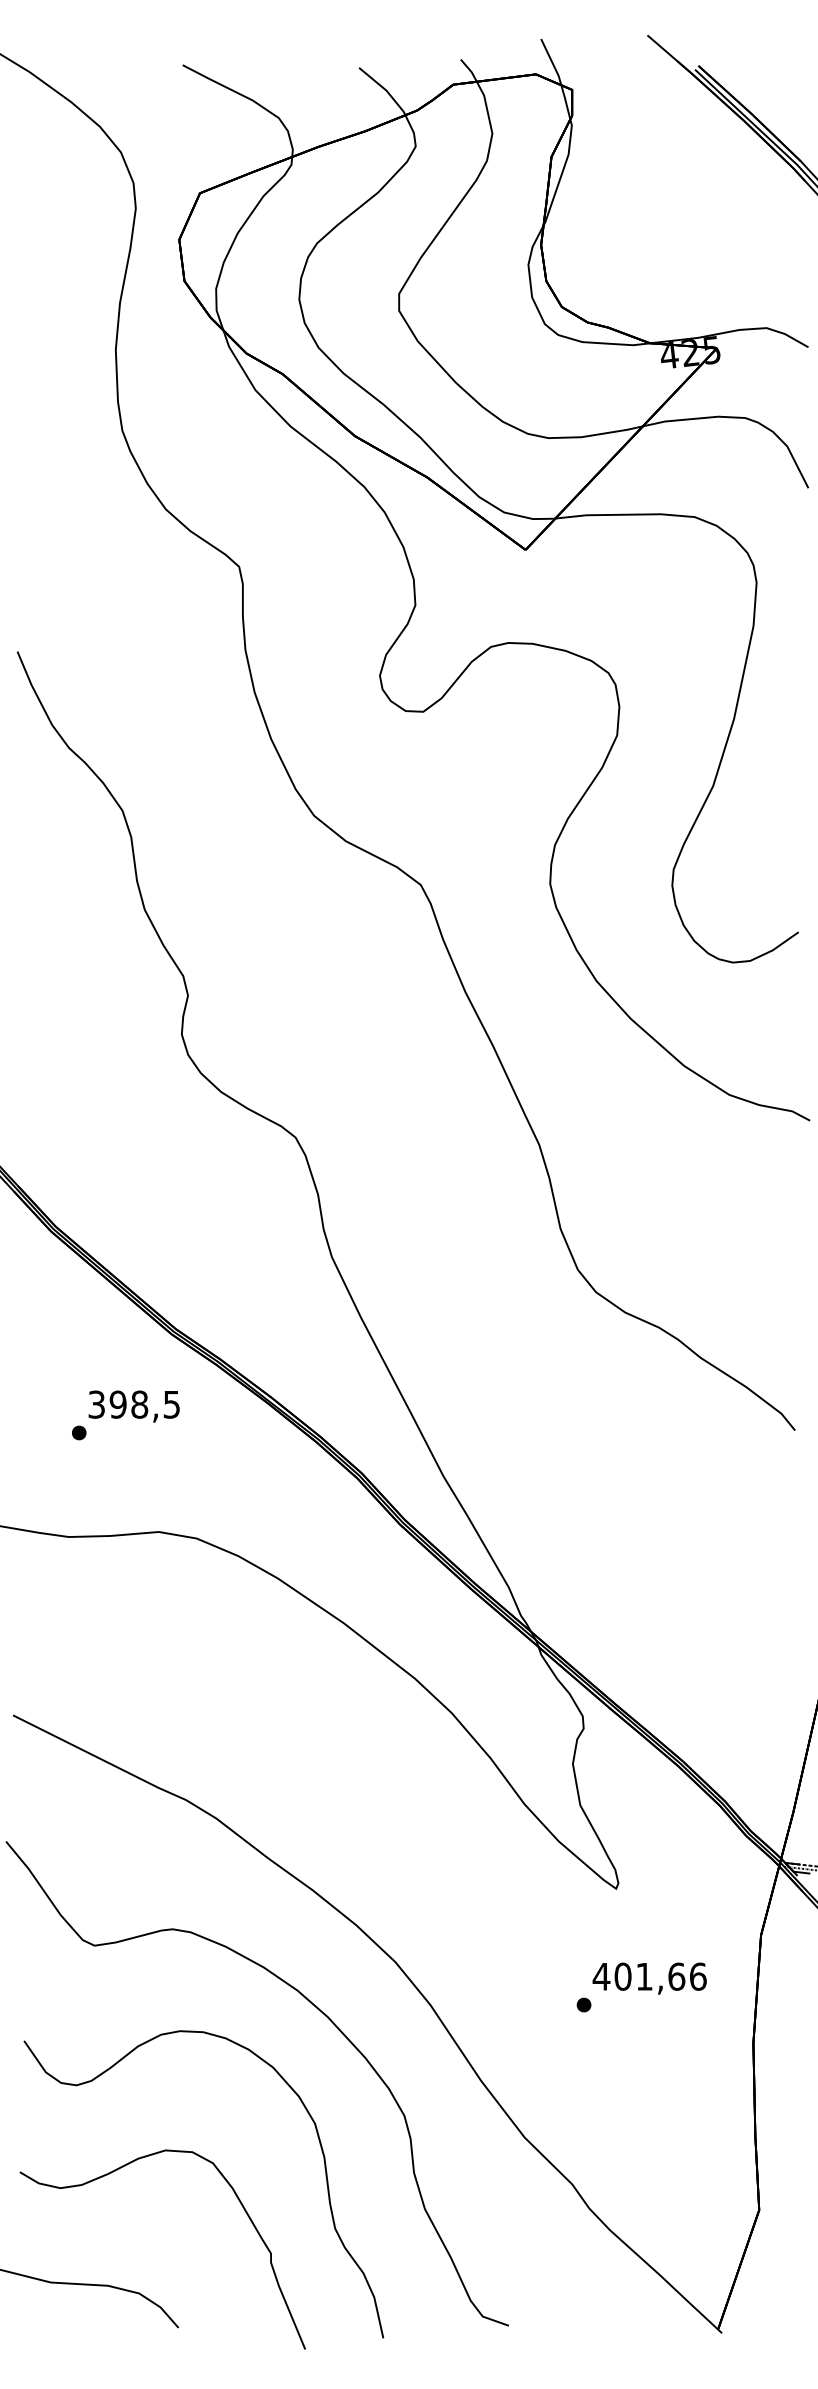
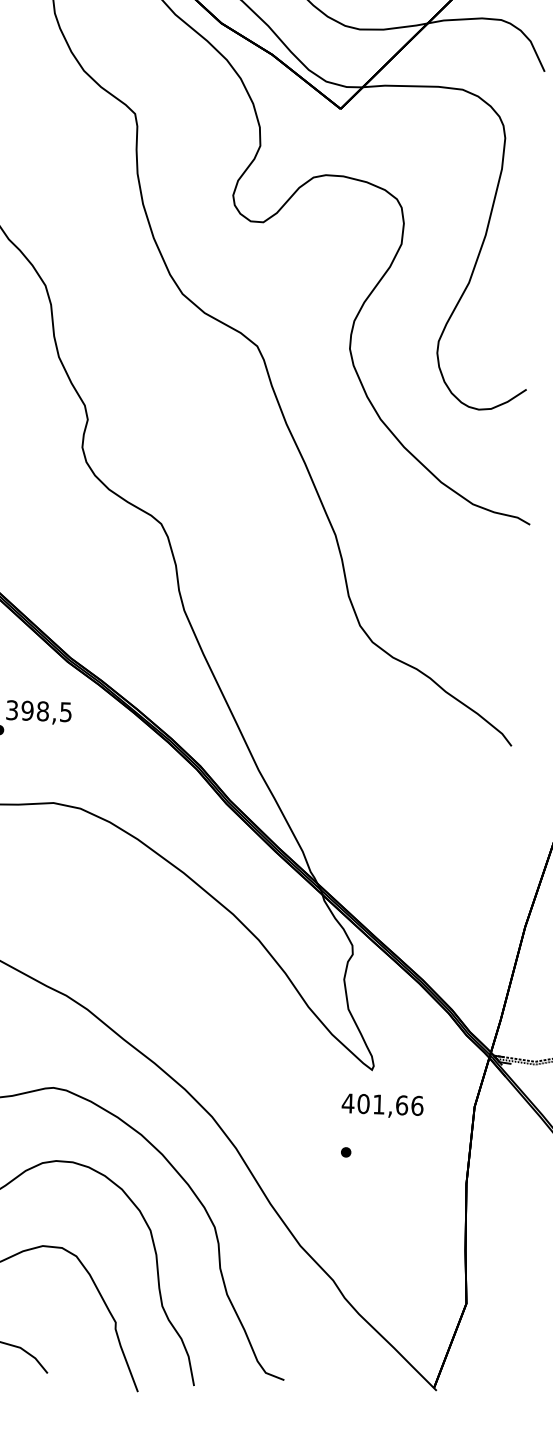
text: (649, 1978) -> (382, 1105), moved

